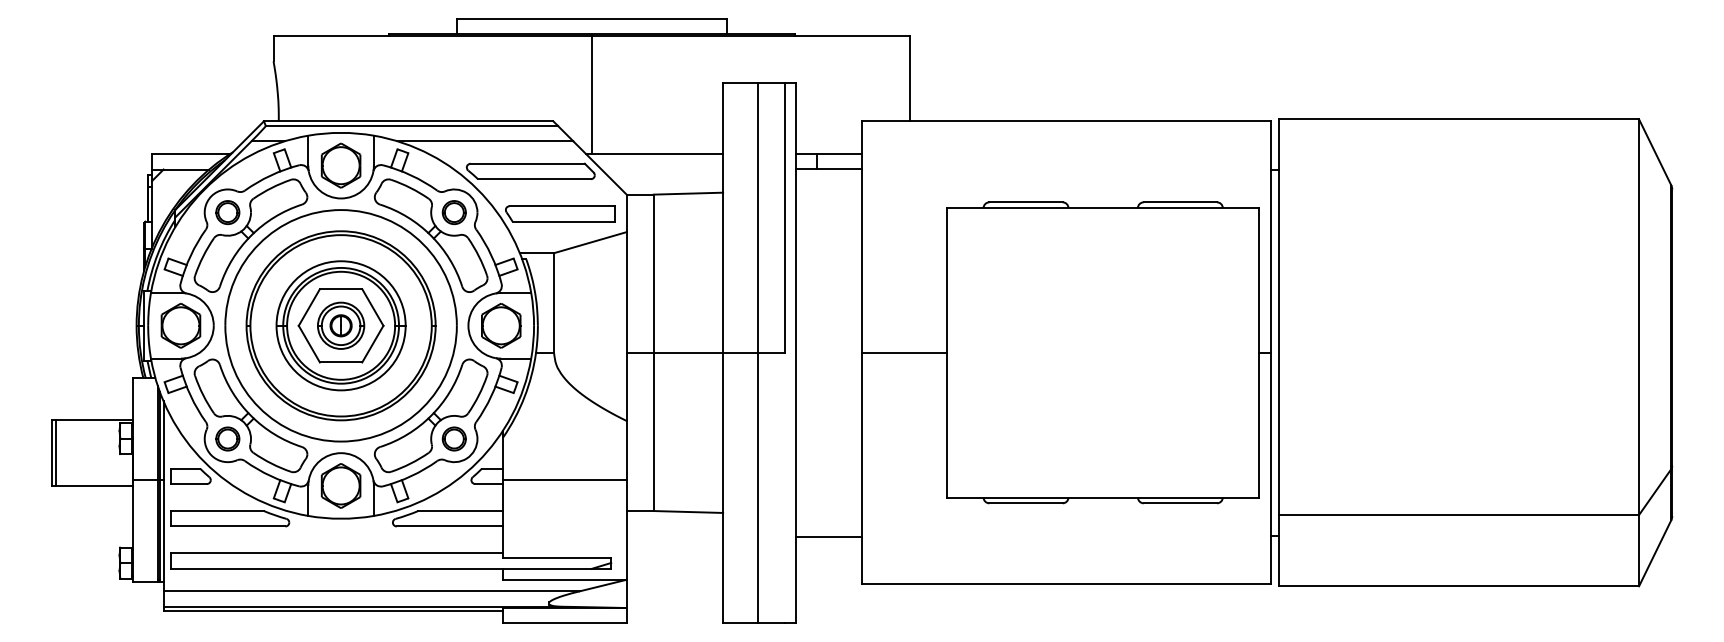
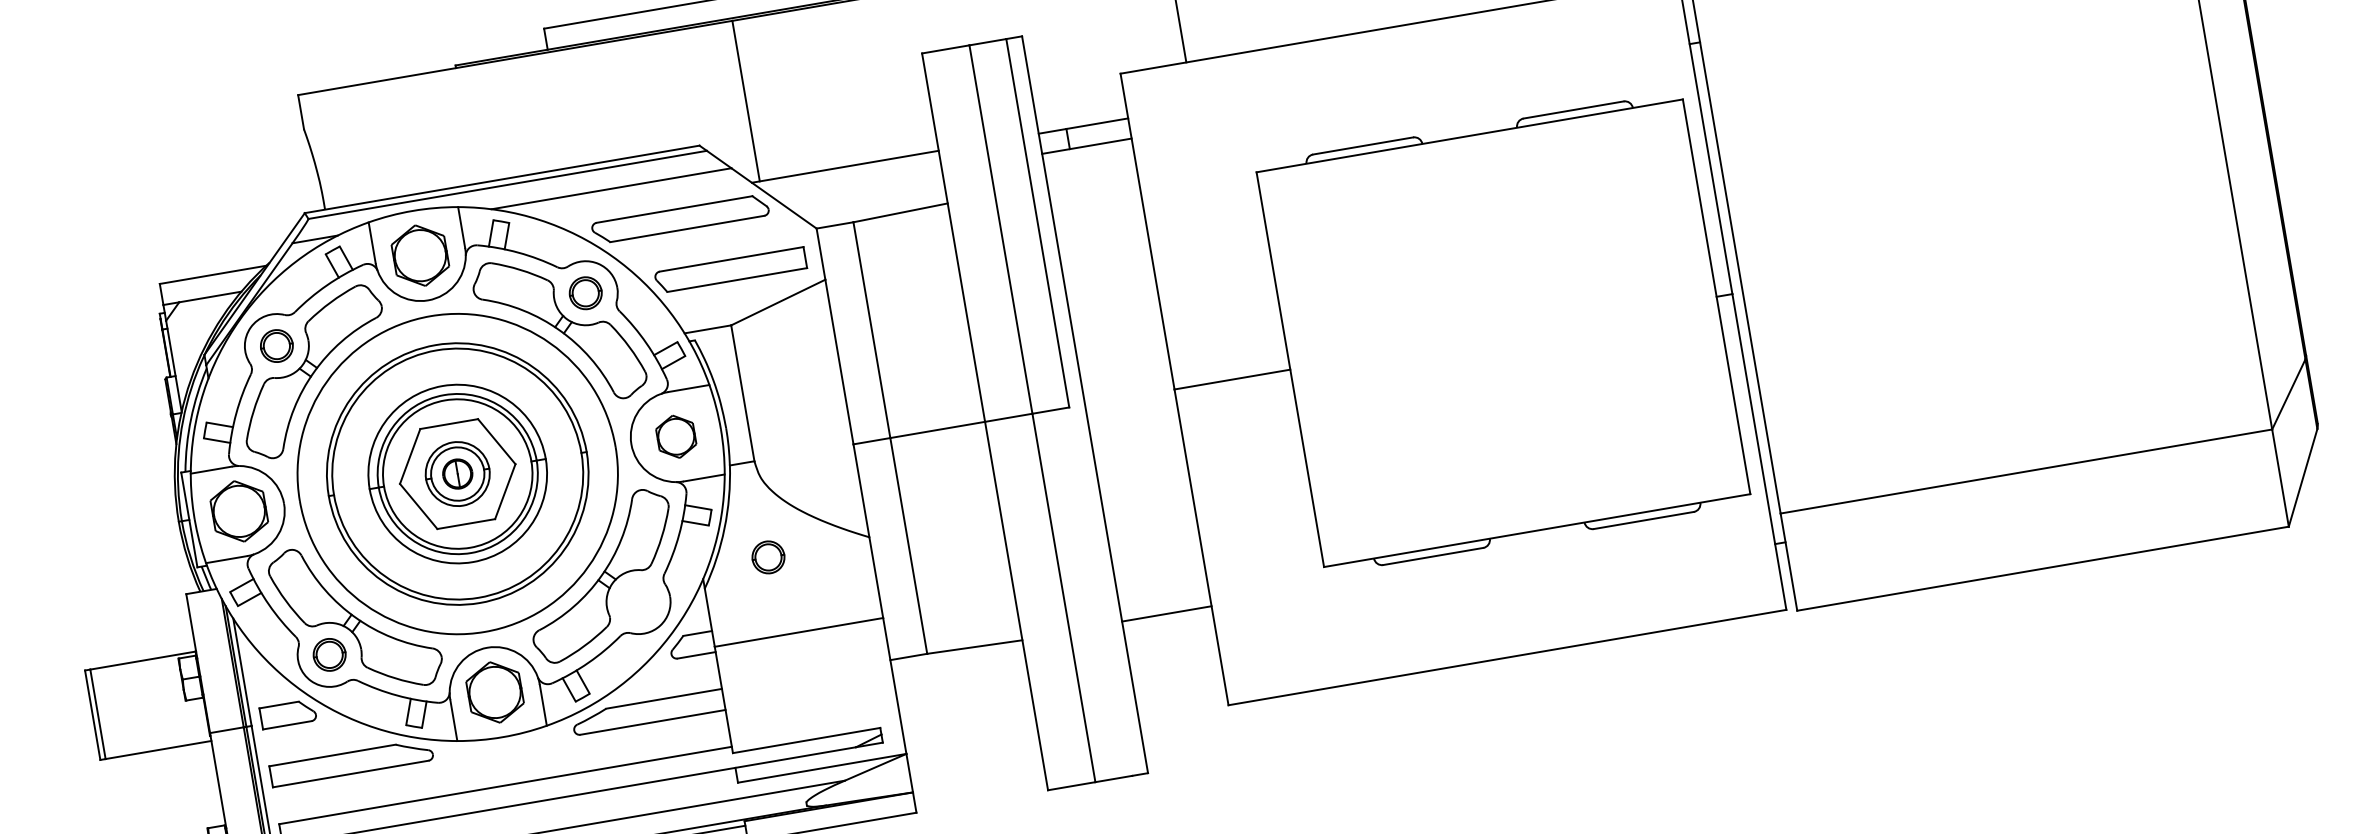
part: (501, 325) -> (676, 436), size x0.7
part: (453, 438) -> (767, 556), moved
line: (829, 536) -> (1167, 613), moved

